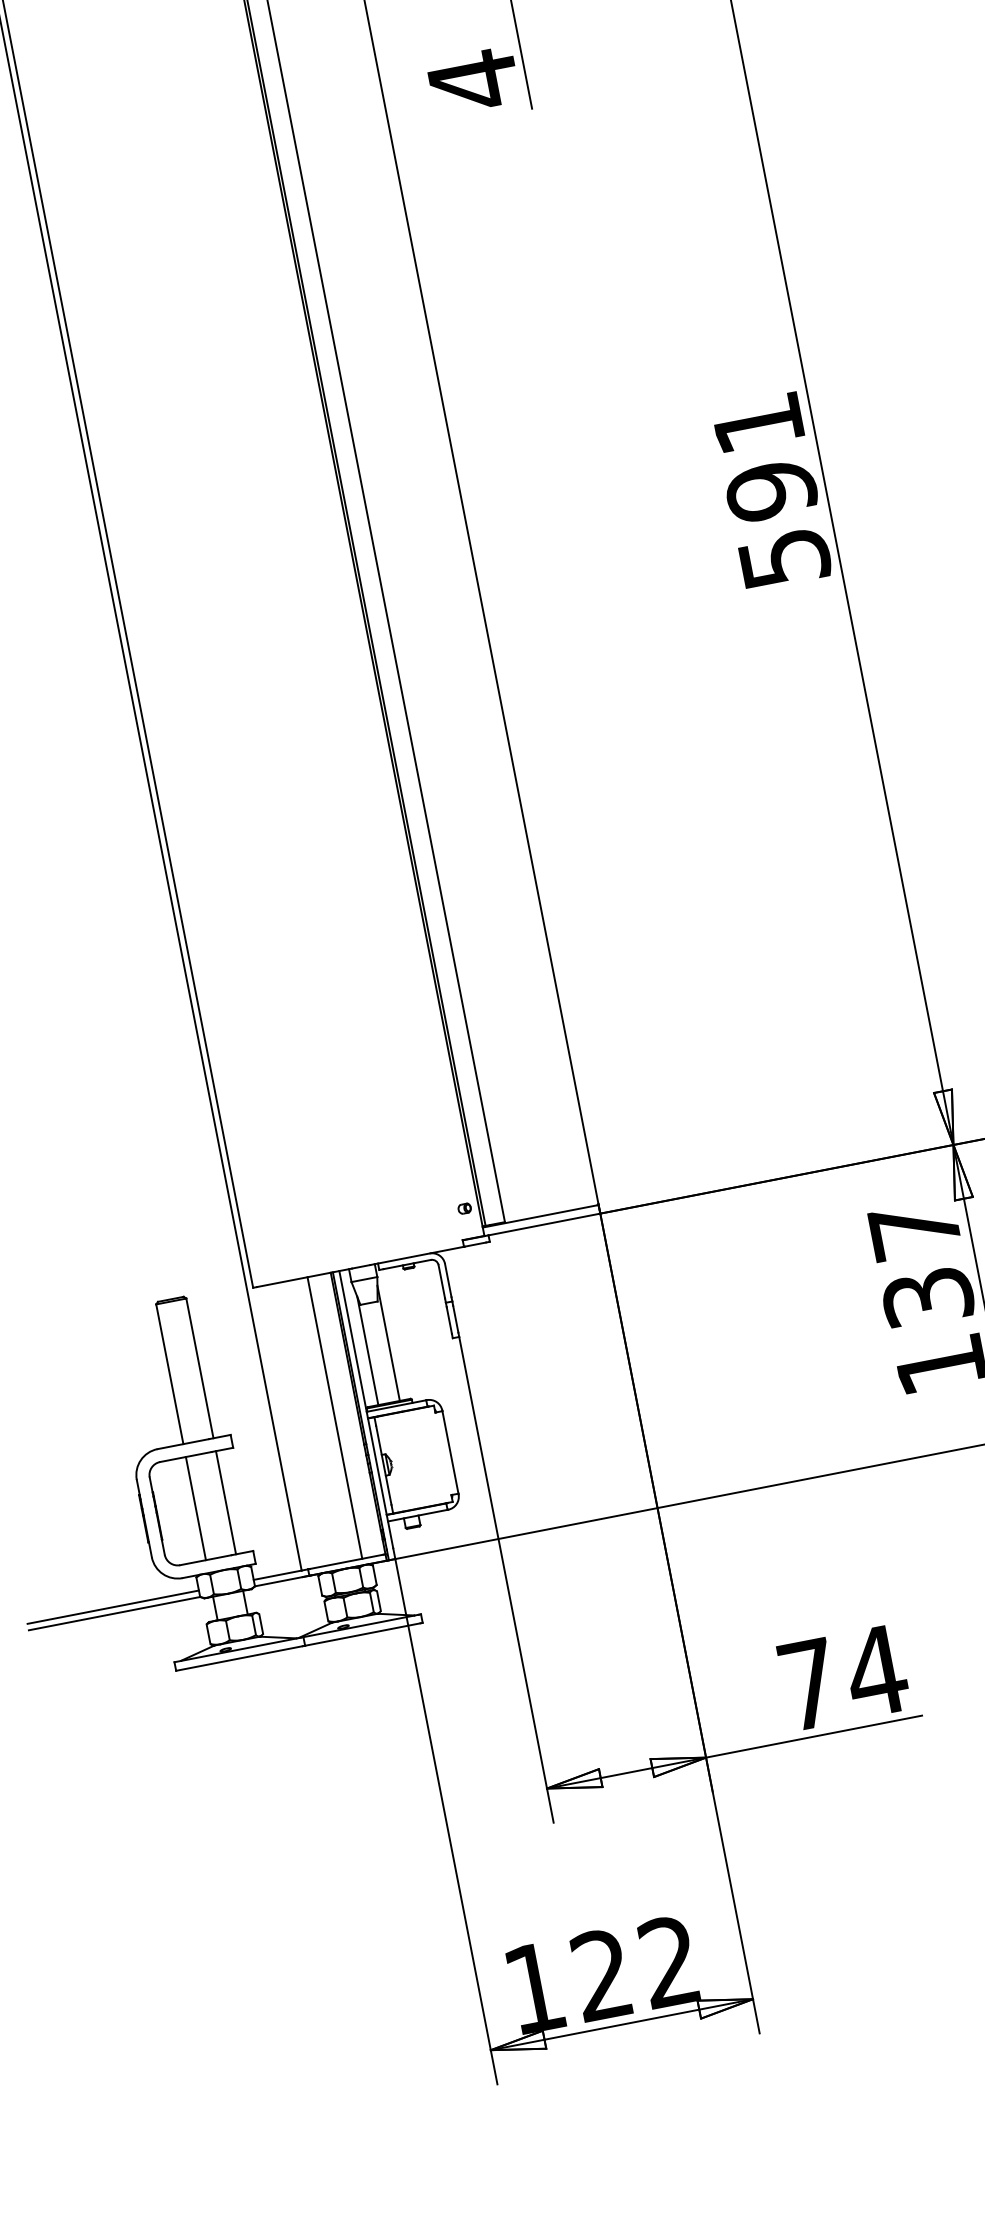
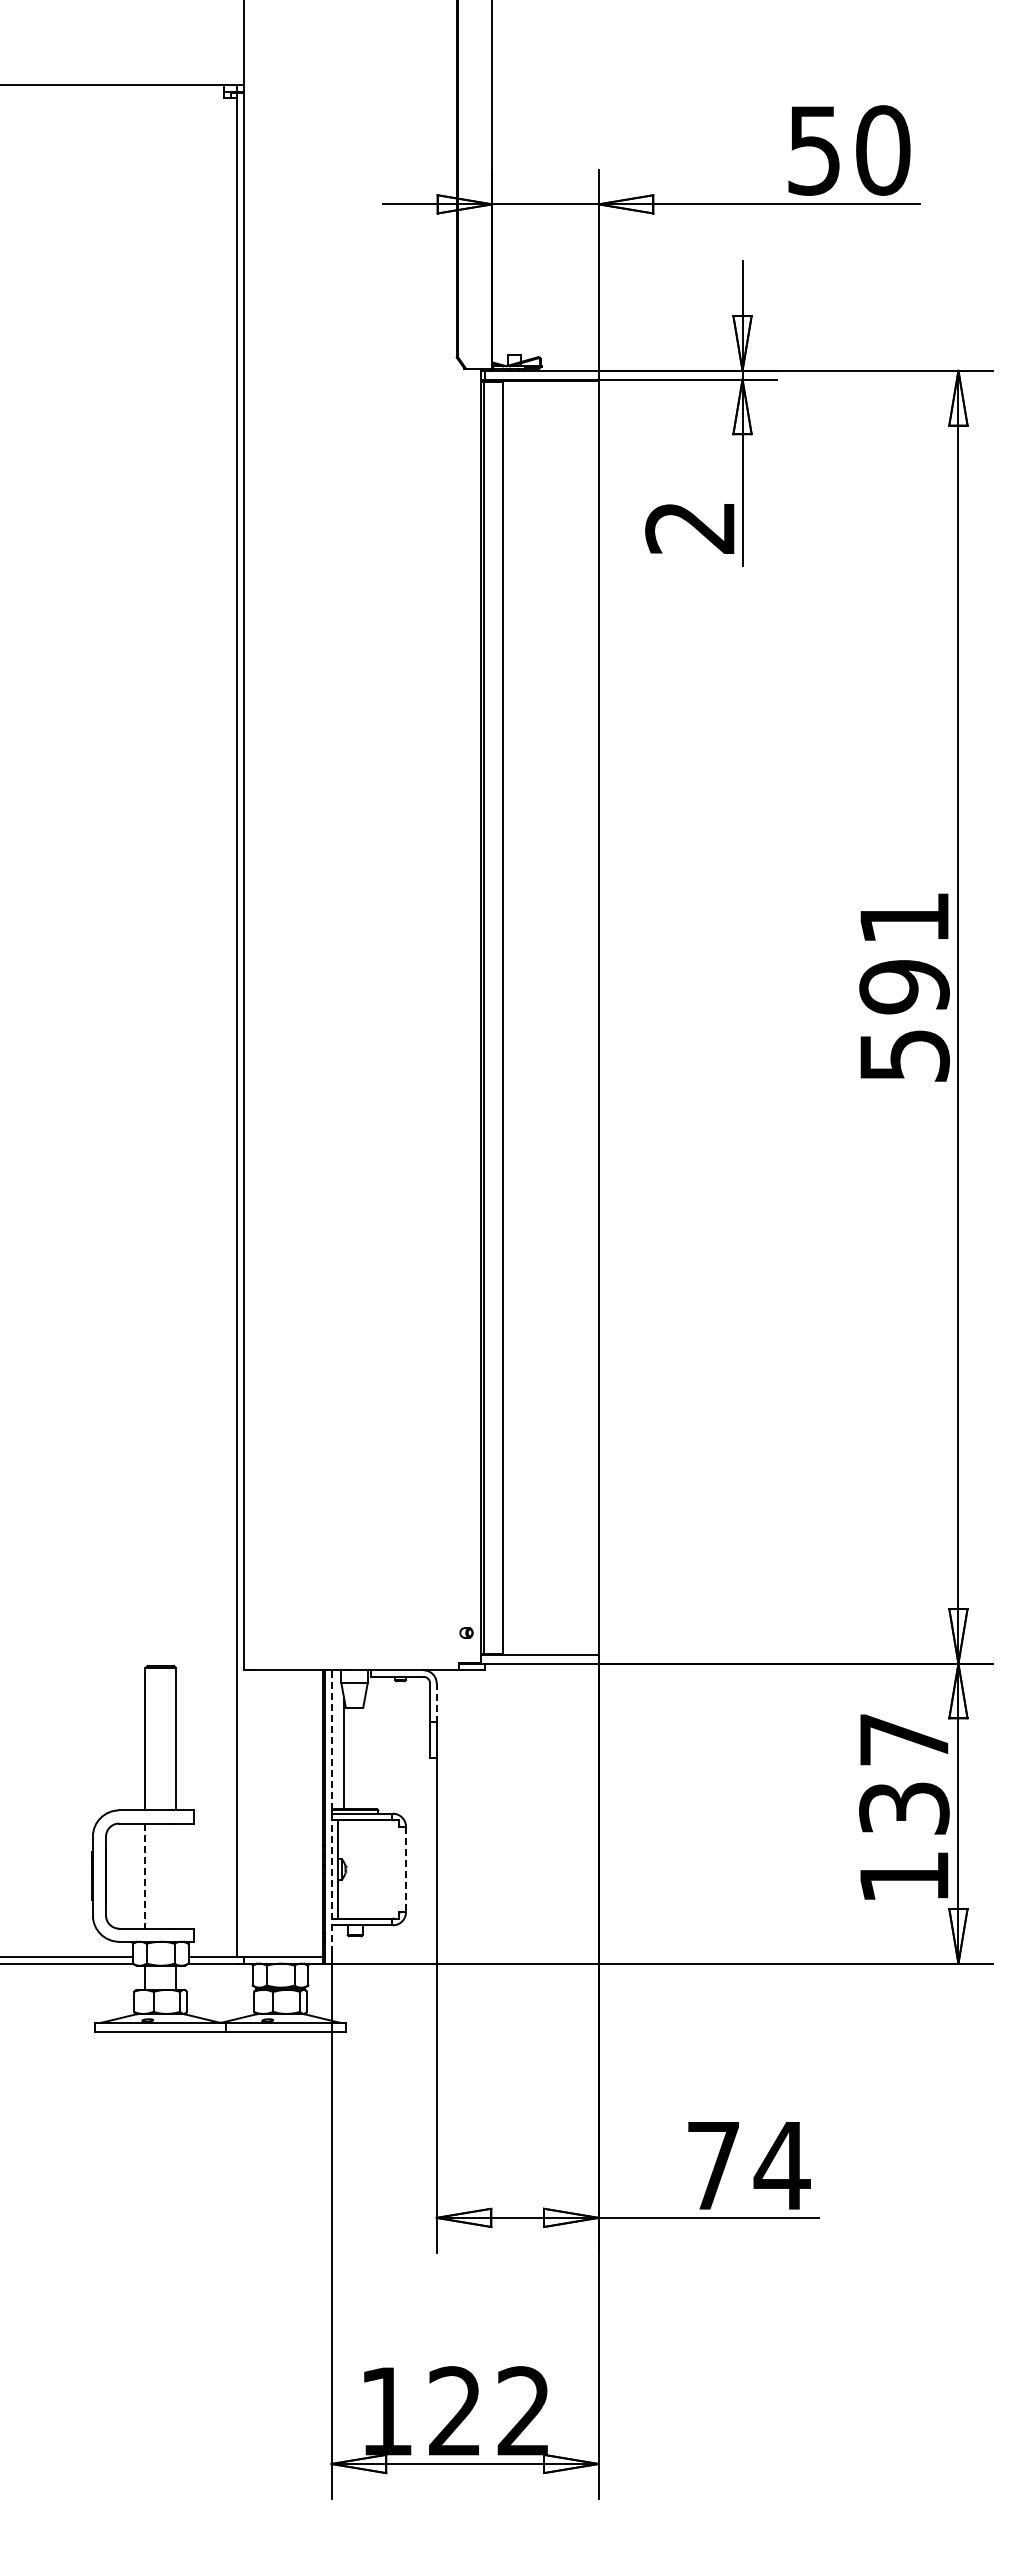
text: (472, 80) -> (689, 527), 4 -> 2
line: (448, 1280) -> (436, 1700), solid -> dashed
line: (388, 1343) -> (366, 1750), removed
line: (366, 1409) -> (331, 1811), solid -> dashed
line: (335, 1417) -> (299, 1813), removed
line: (451, 1453) -> (406, 1870), solid -> dashed
line: (226, 1502) -> (176, 1875), removed
line: (196, 1508) -> (145, 1876), solid -> dashed

